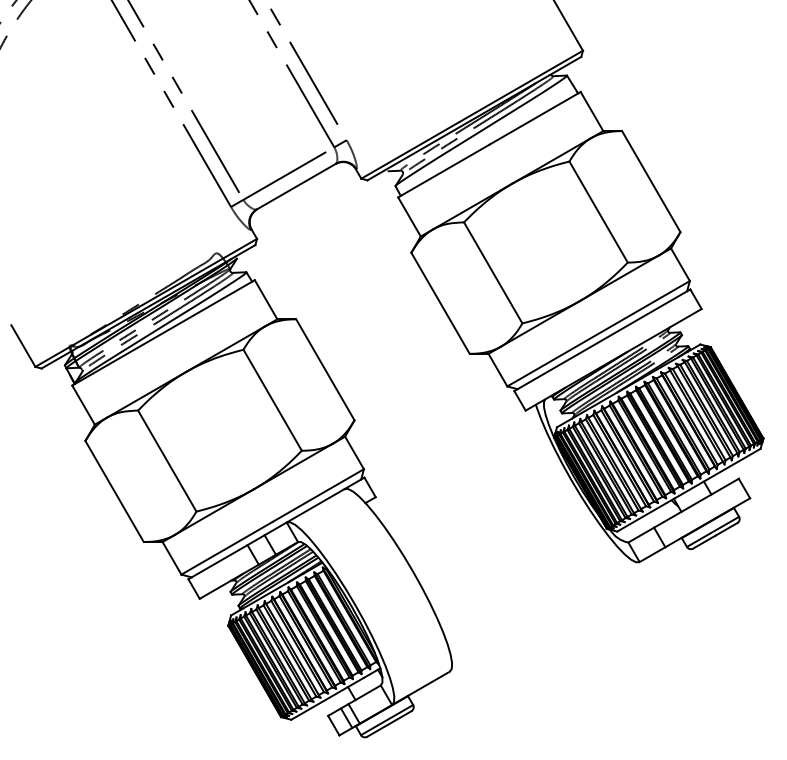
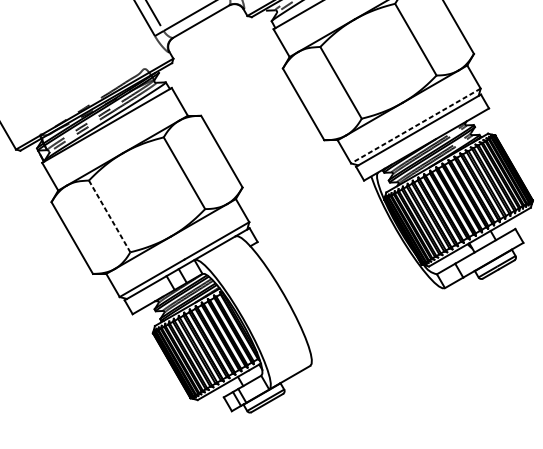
line: (598, 333) -> (415, 125), solid -> dashed
line: (167, 461) -> (109, 216), solid -> dashed

